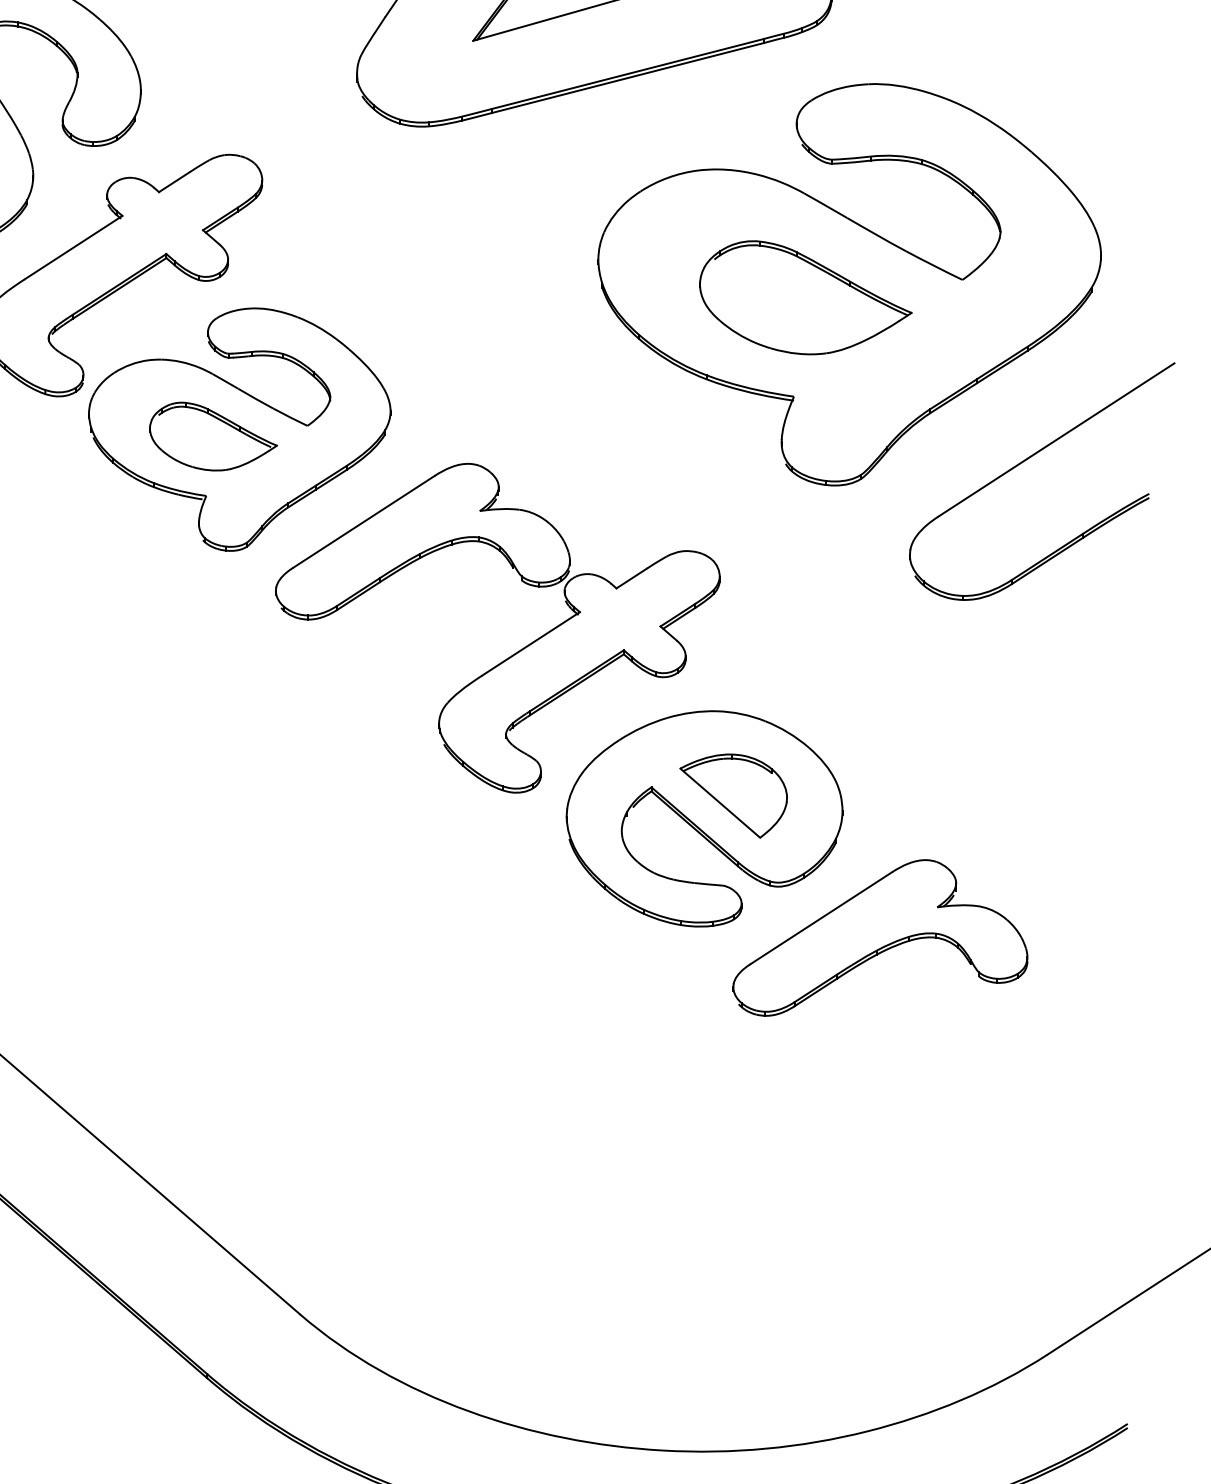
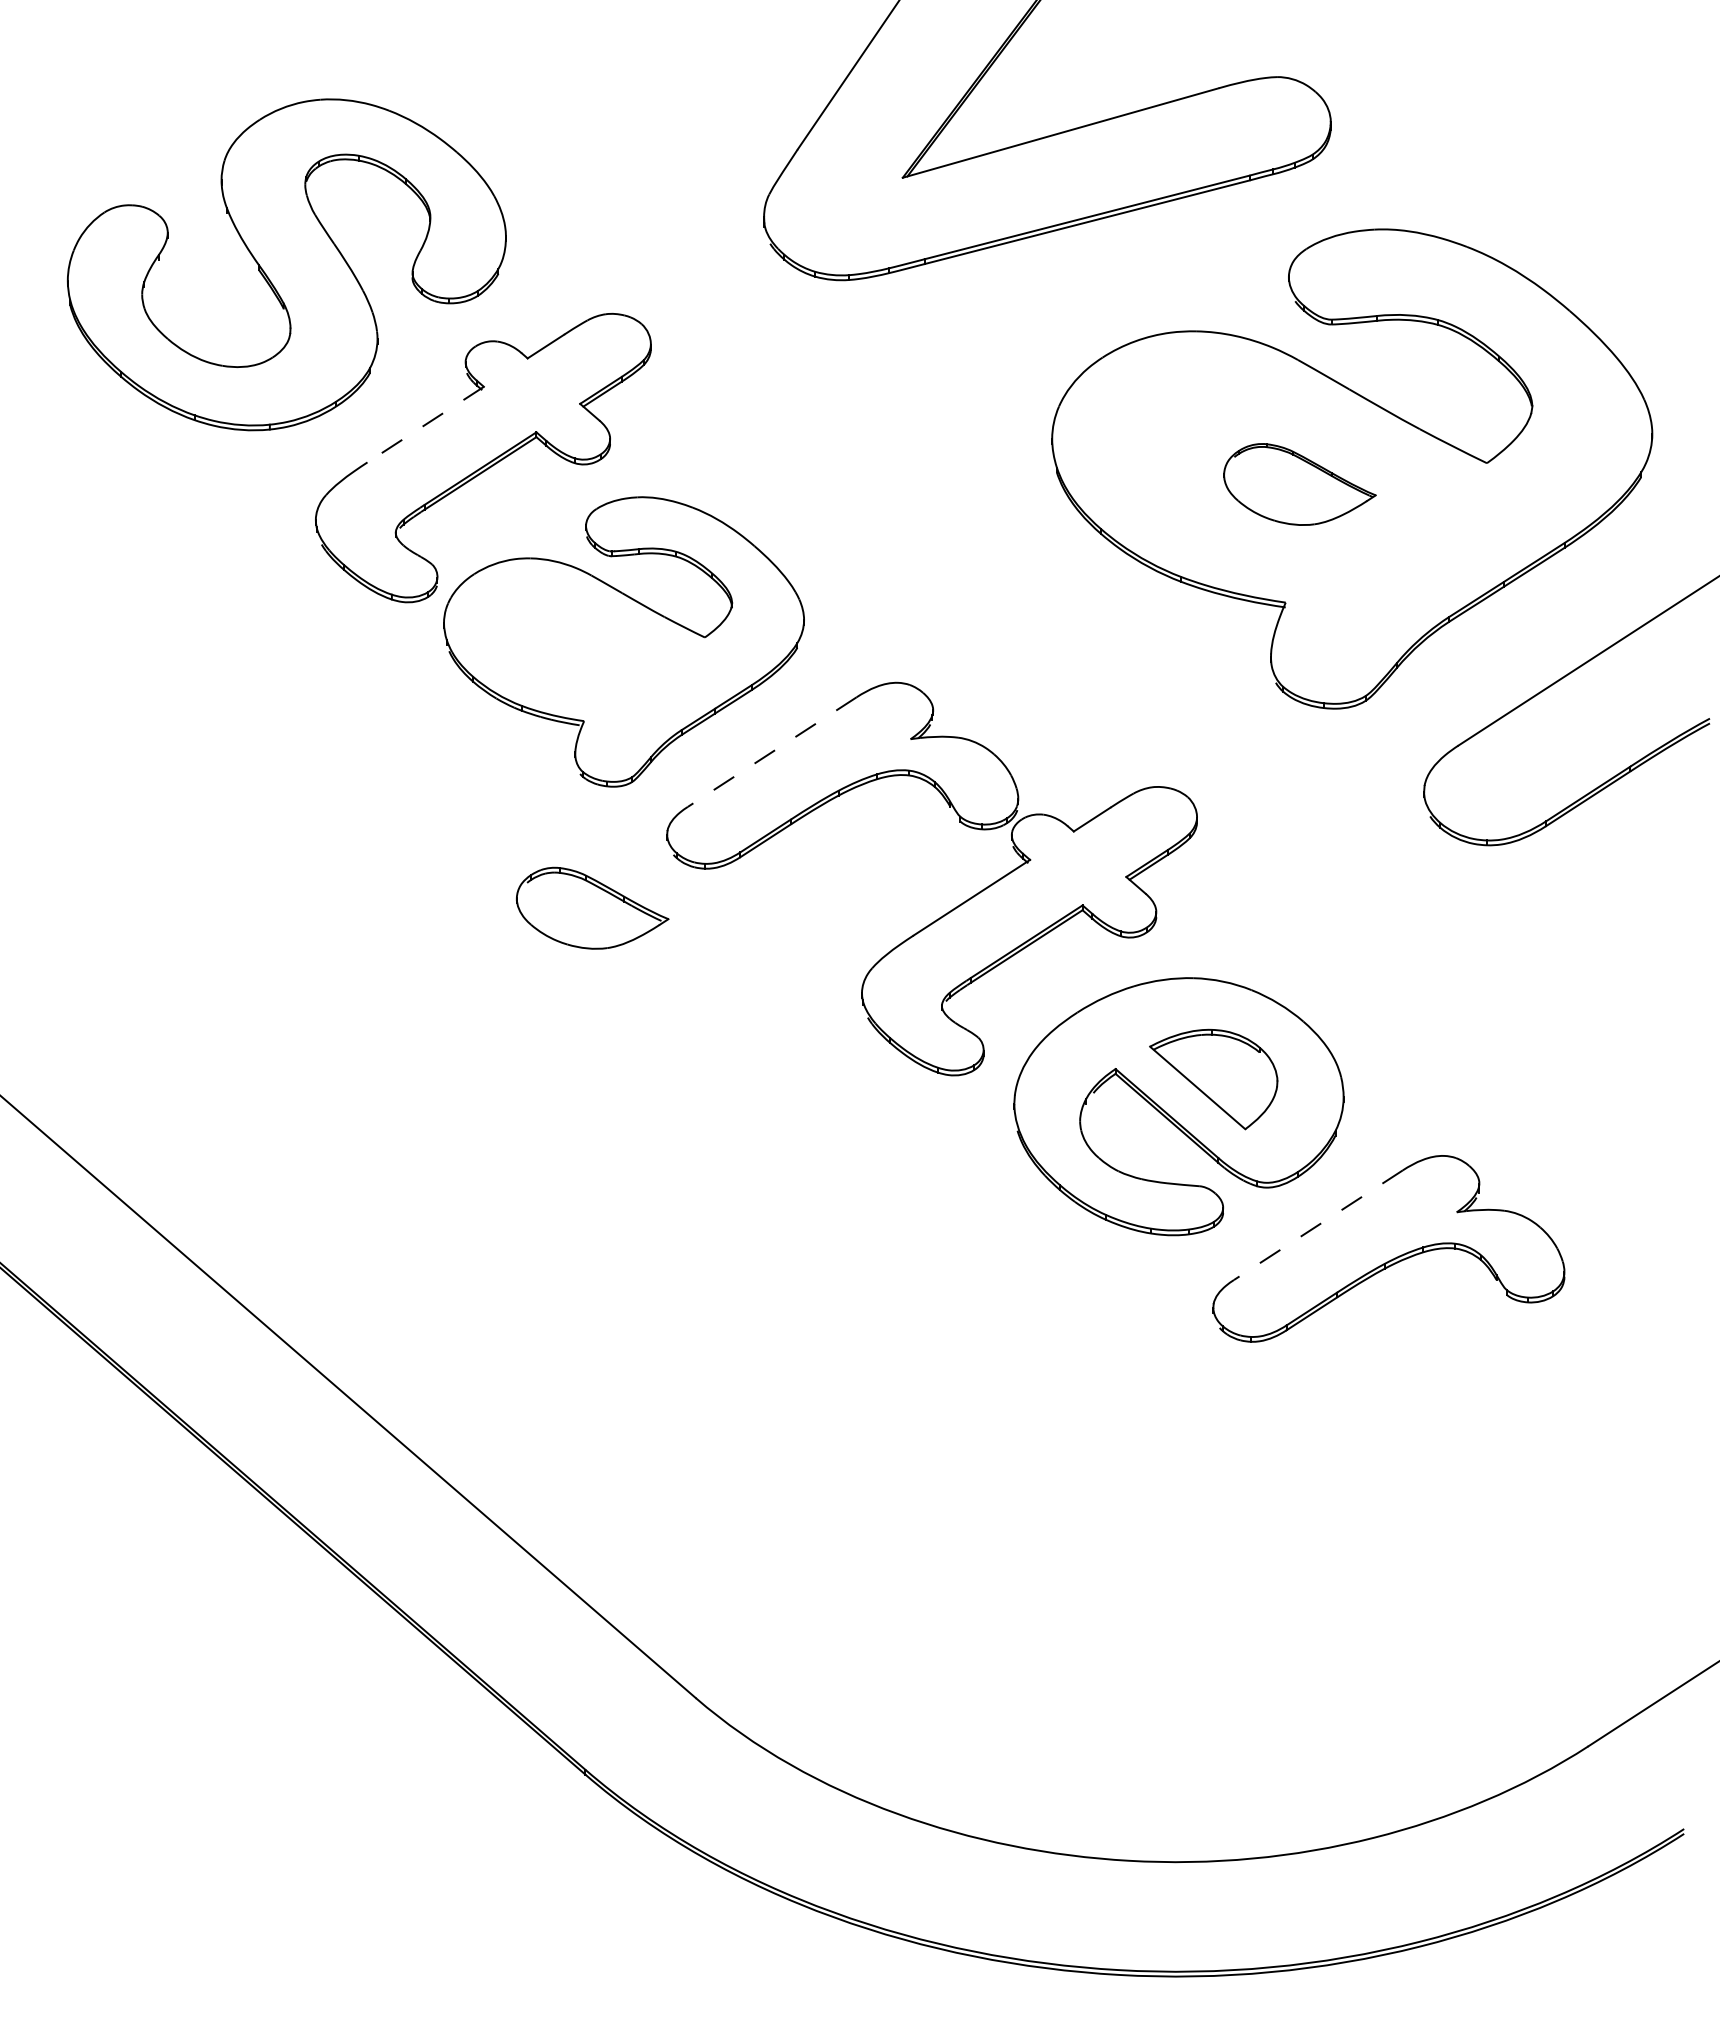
line: (73, 247) -> (425, 424), solid -> dashed
part: (805, 297) -> (1299, 484), size x0.6
part: (213, 435) -> (592, 907), moved
line: (364, 522) -> (772, 752), solid -> dashed
line: (821, 918) -> (1318, 1225), solid -> dashed

